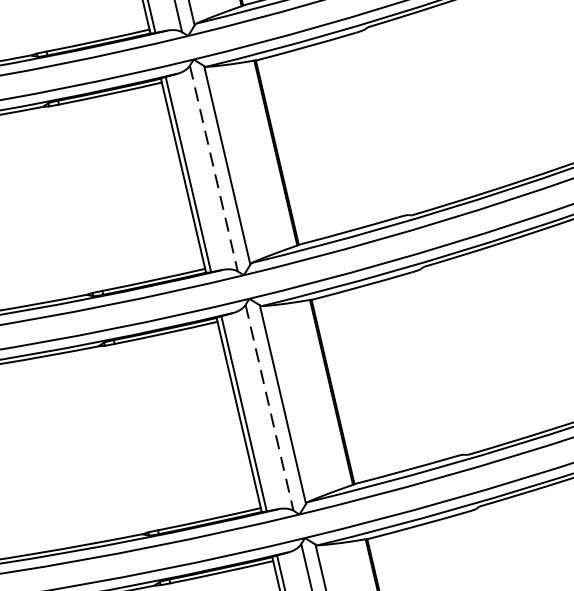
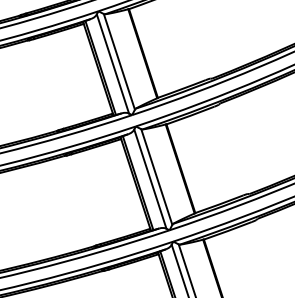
line: (214, 169) -> (113, 64), dashed -> solid
line: (269, 408) -> (150, 179), dashed -> solid

